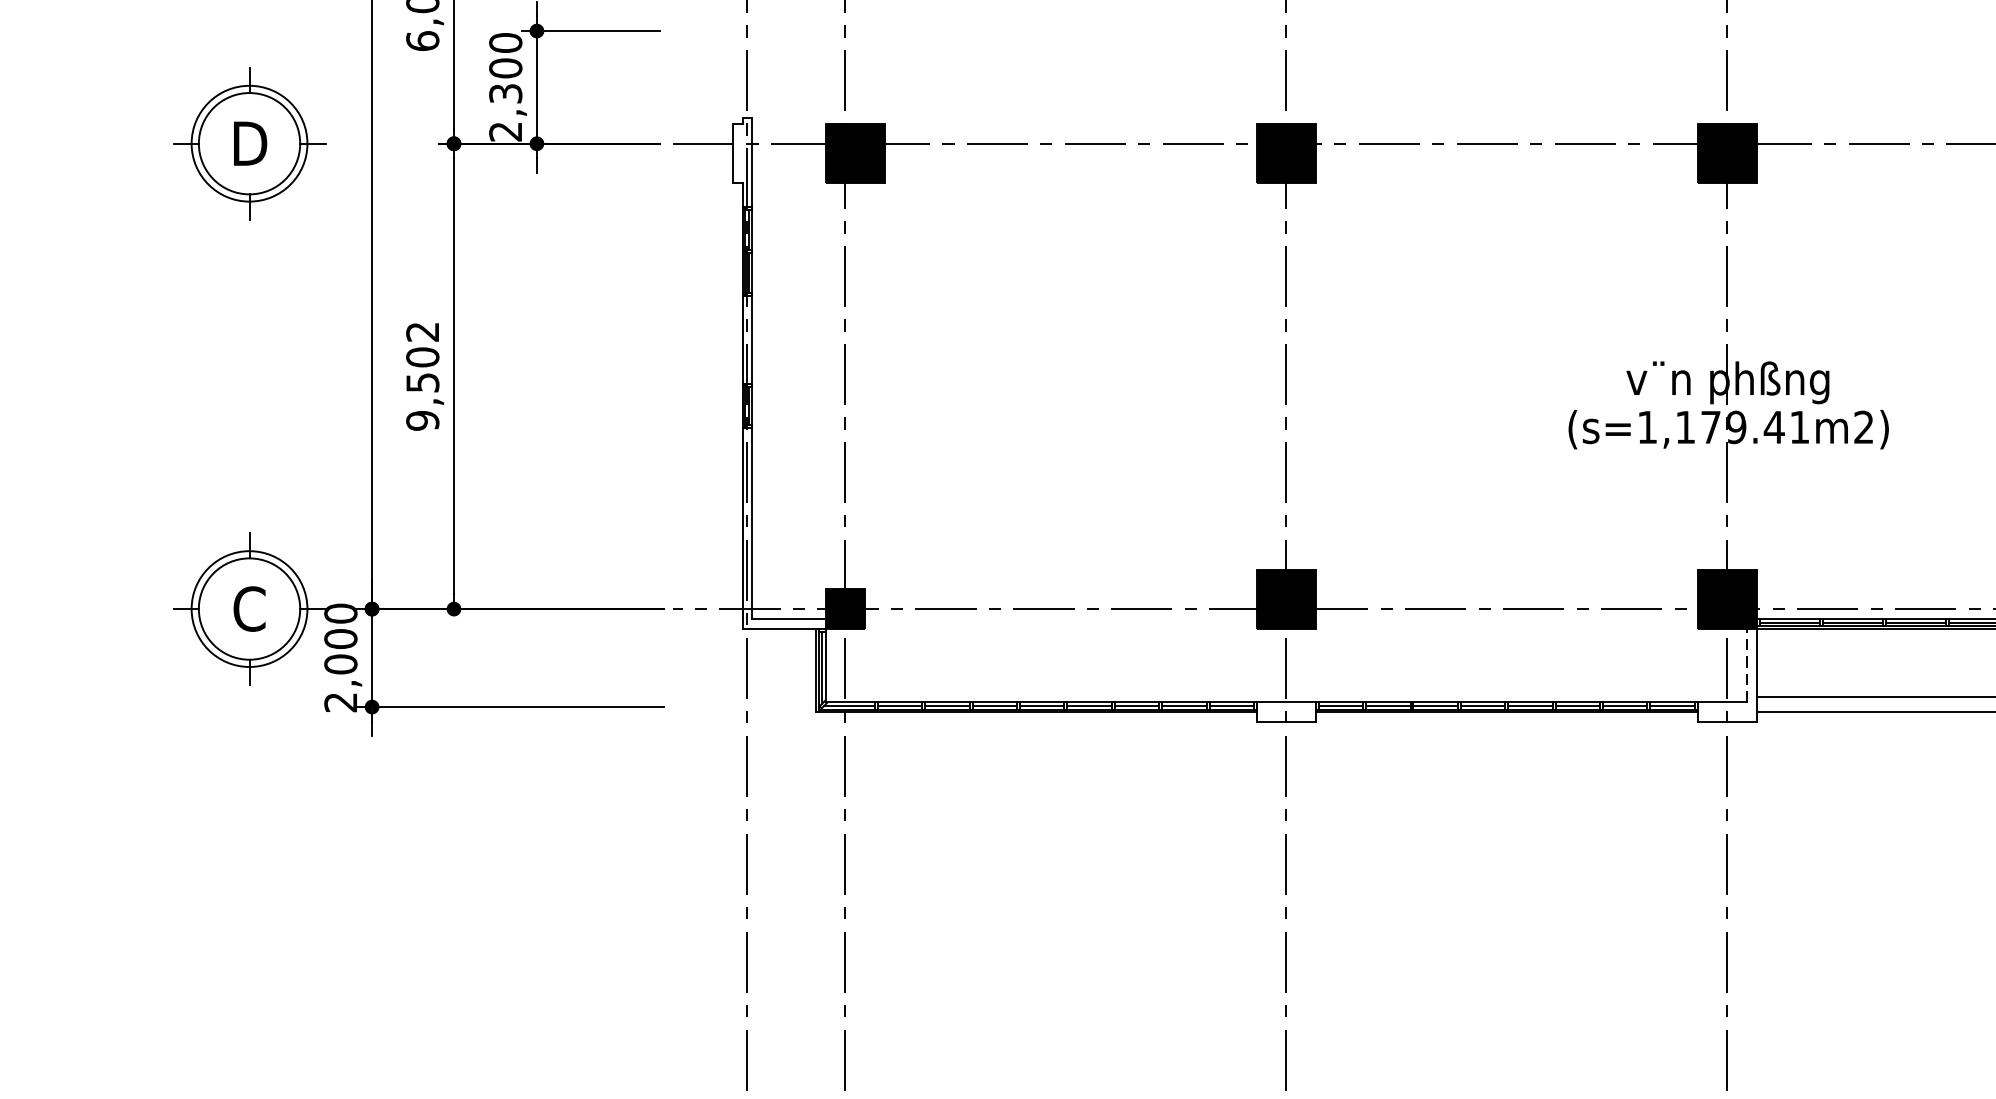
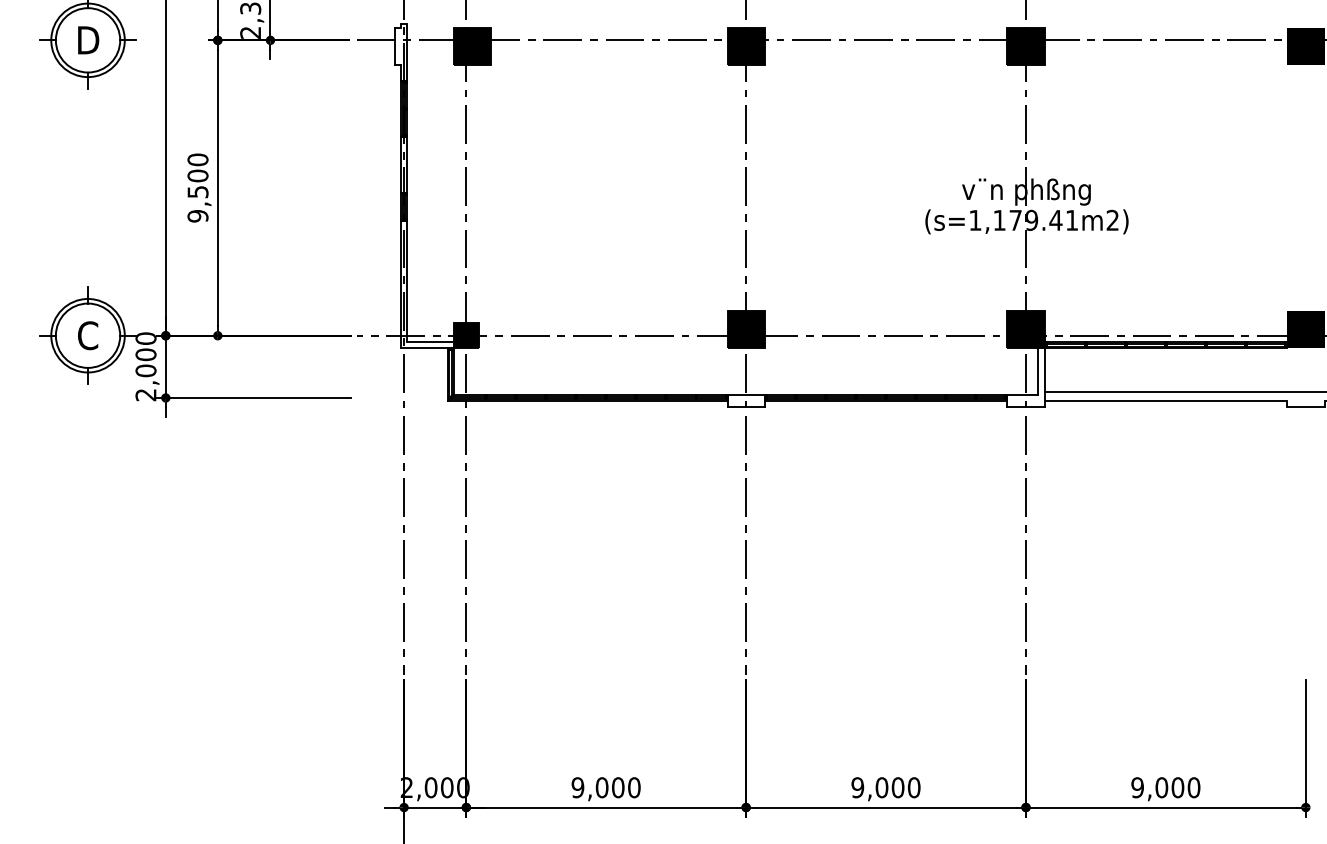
text: (421, 331) -> (197, 159), 9,502 -> 9,500
line: (1746, 665) -> (1038, 371), dashed -> solid

